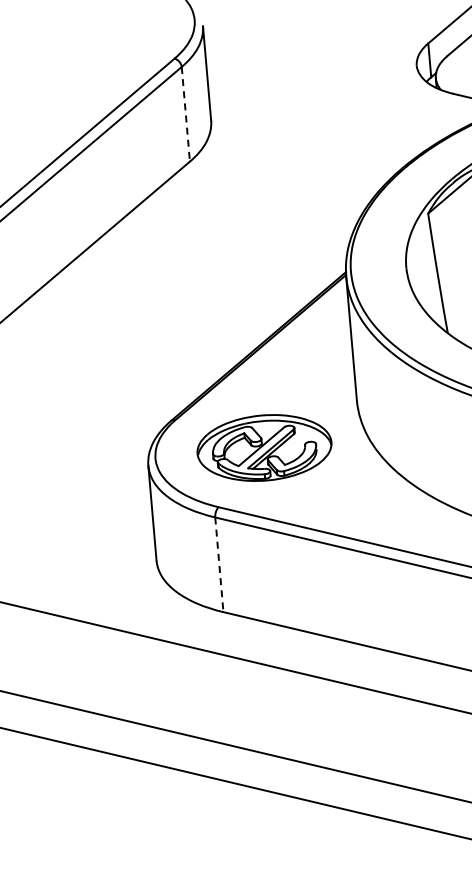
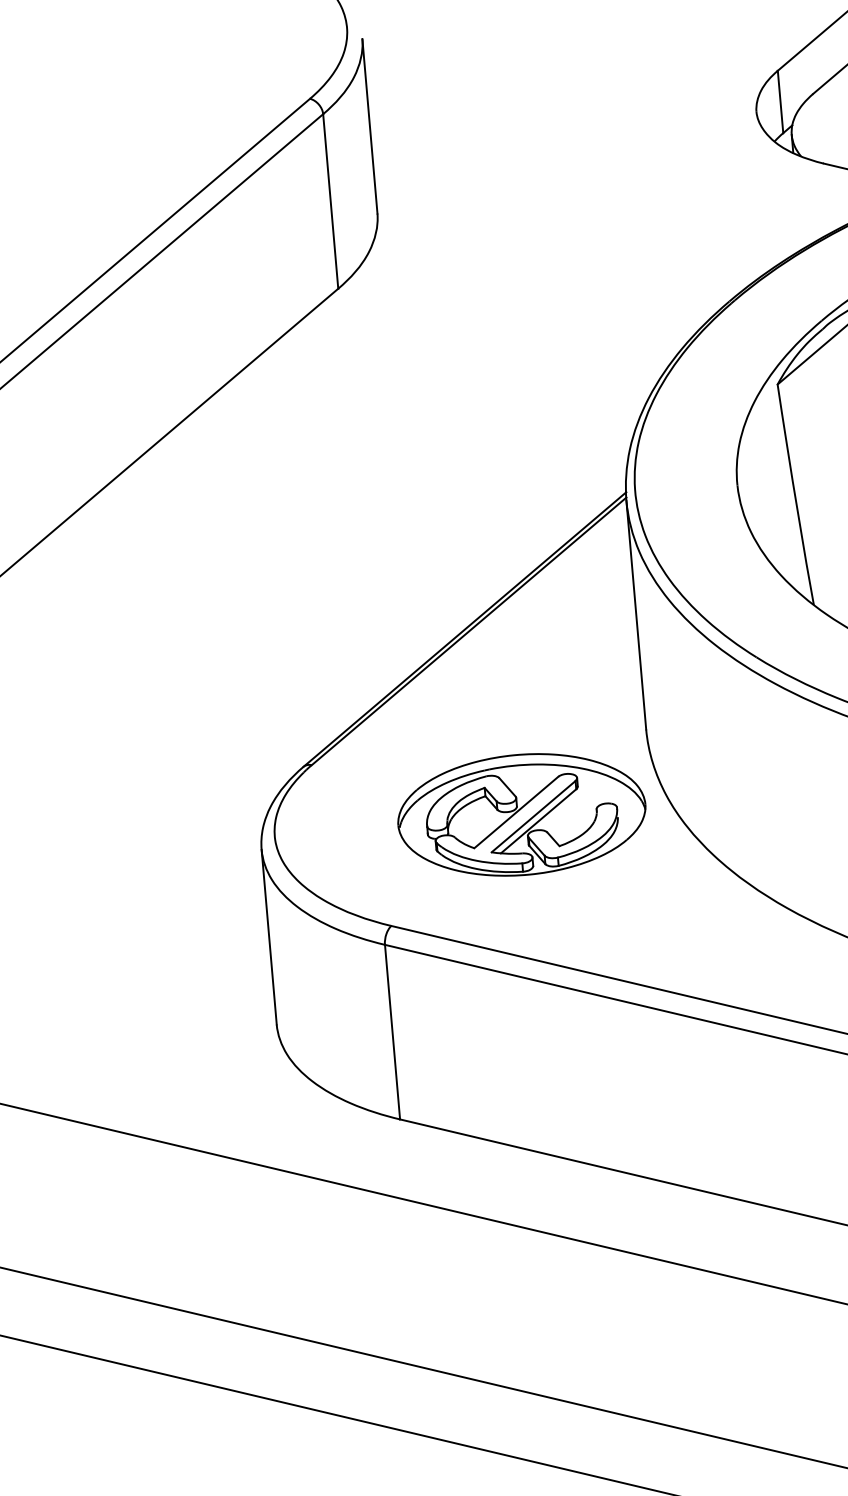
line: (185, 114) -> (330, 201), dashed -> solid
part: (264, 447) -> (521, 813), moved
line: (219, 564) -> (392, 1031), dashed -> solid

